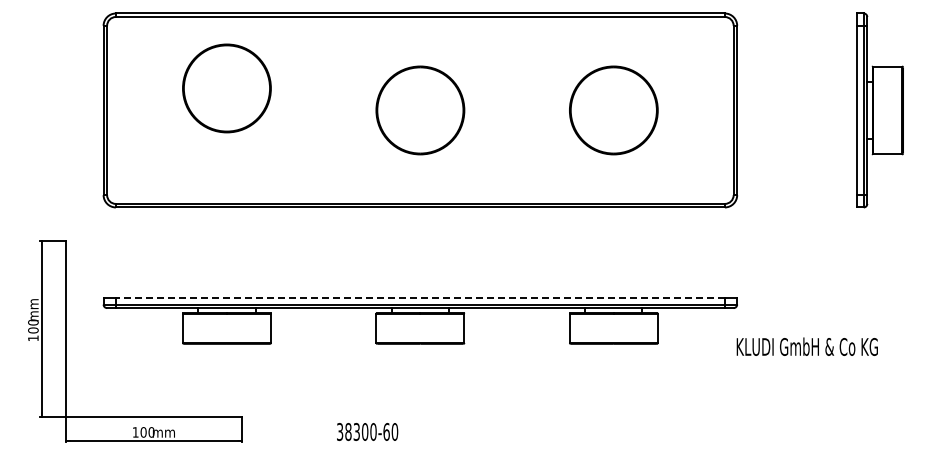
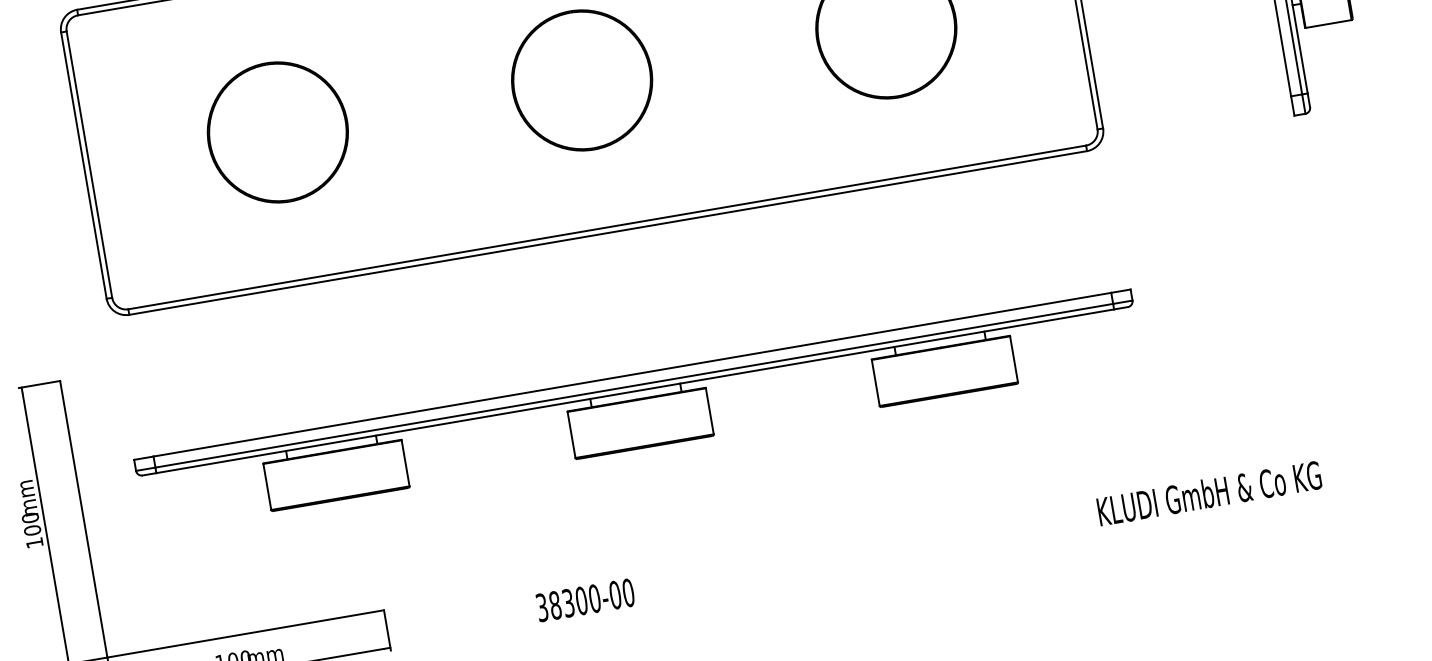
part: (226, 88) -> (277, 132), moved
line: (419, 297) -> (630, 374), dashed -> solid
text: (806, 346) -> (1208, 493), moved
text: (386, 431) -> (615, 594), 38300-60 -> 38300-00

